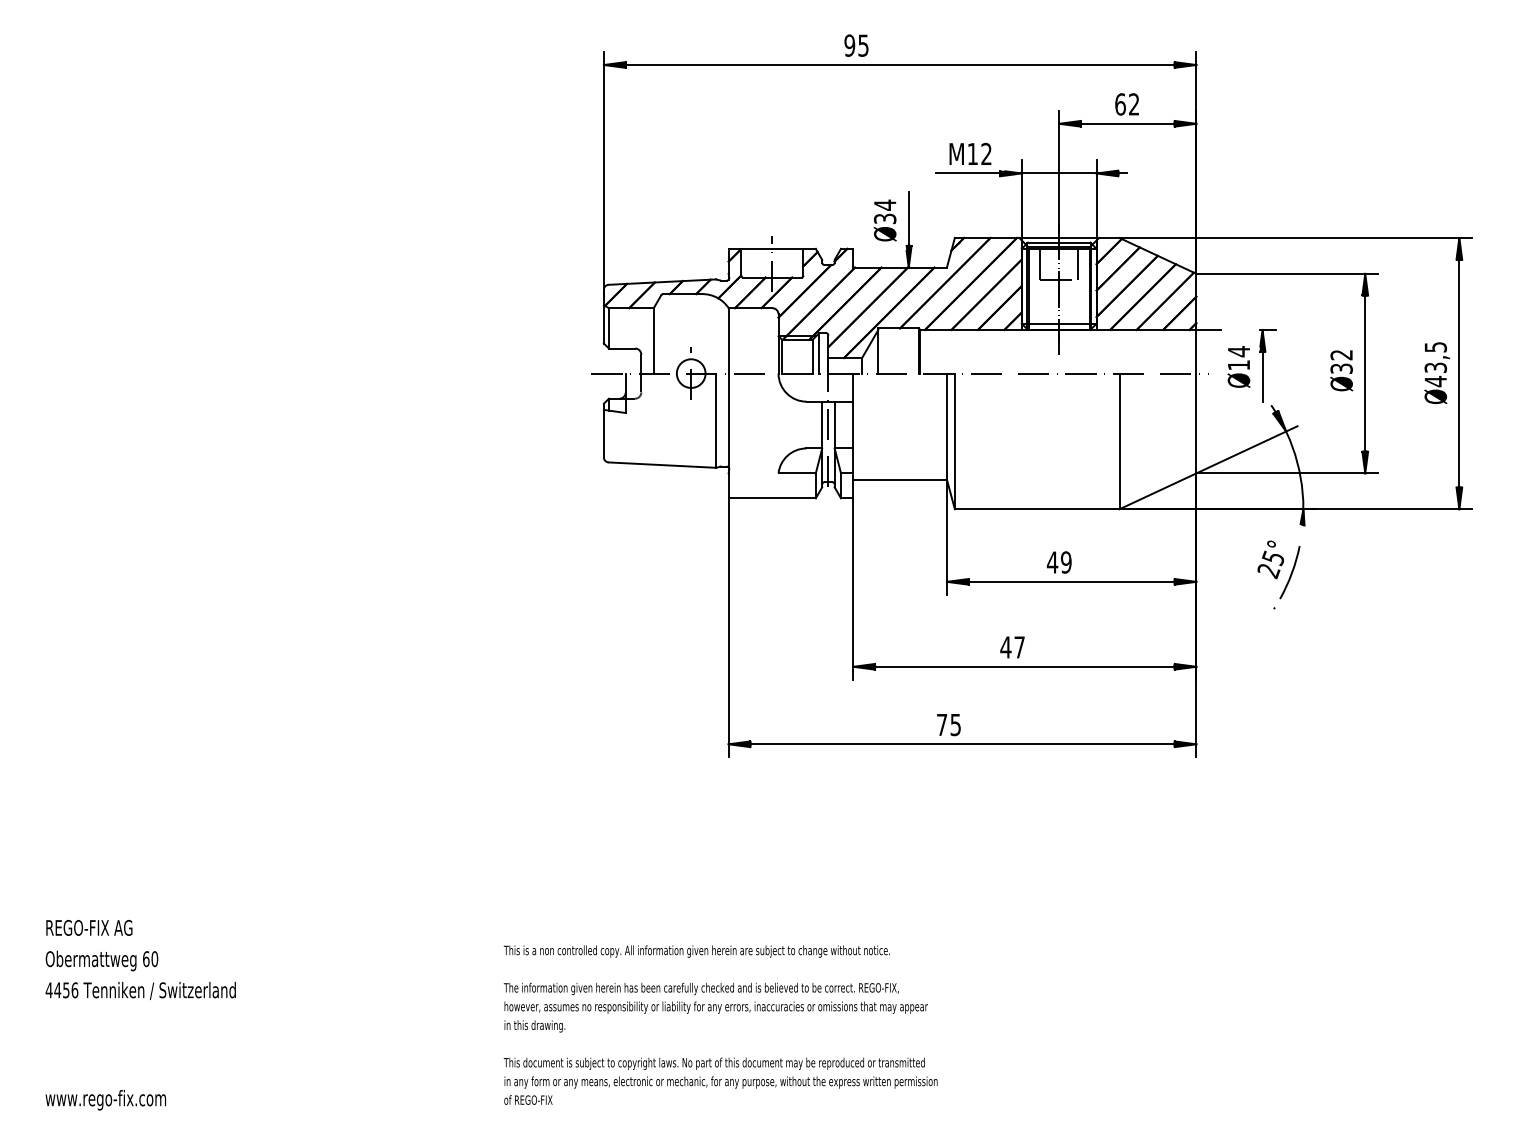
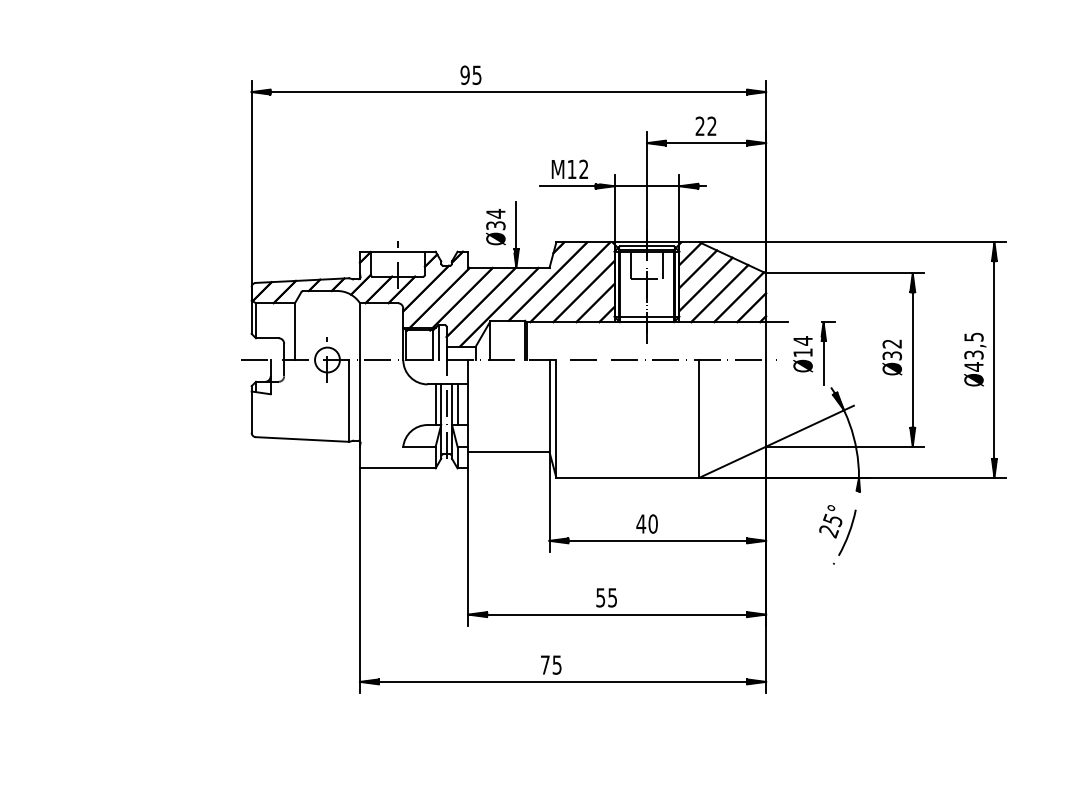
text: (1120, 104) -> (700, 126), 62 -> 22
line: (815, 424) -> (435, 404), added
line: (841, 424) -> (457, 404), added
text: (1066, 562) -> (653, 524), 49 -> 40
text: (1012, 647) -> (606, 597), 47 -> 55

